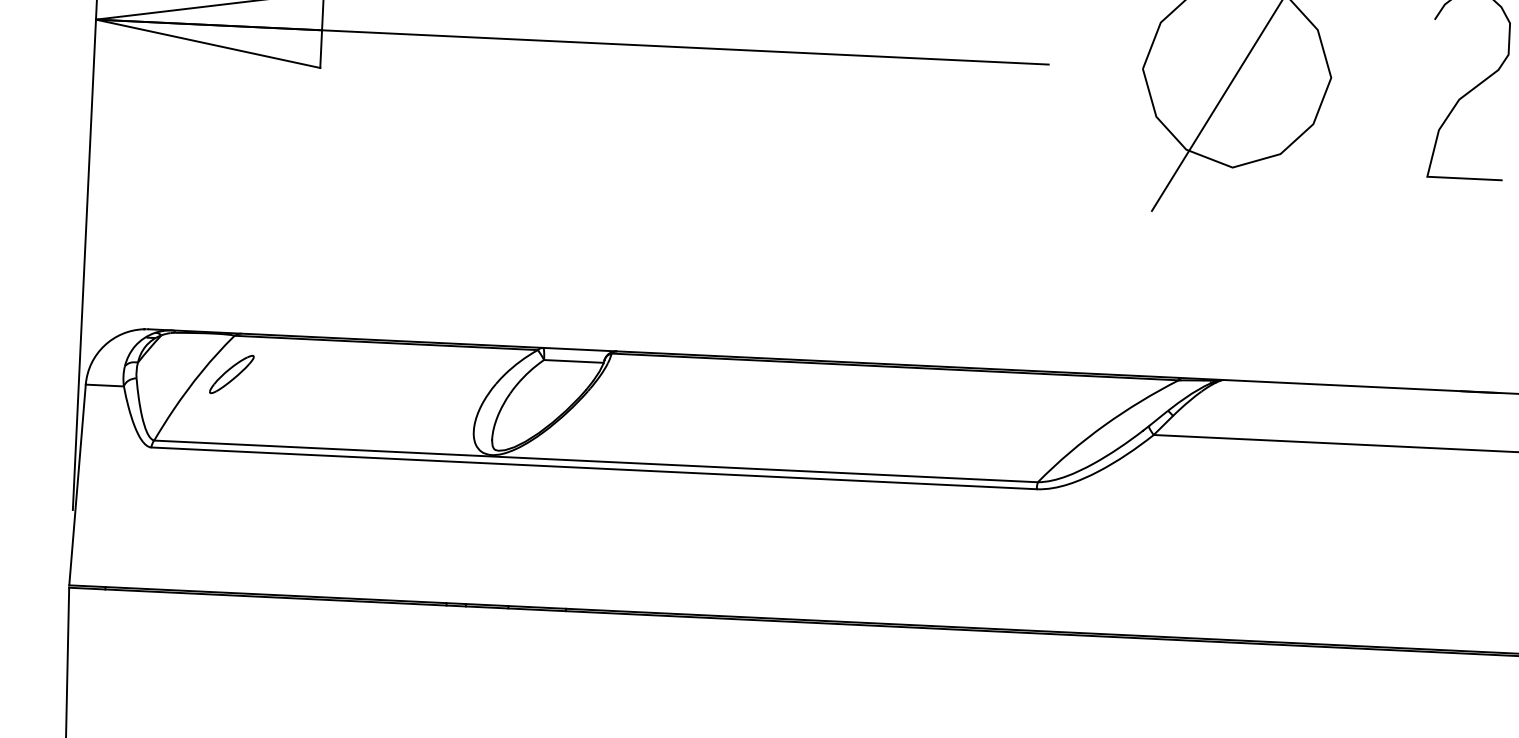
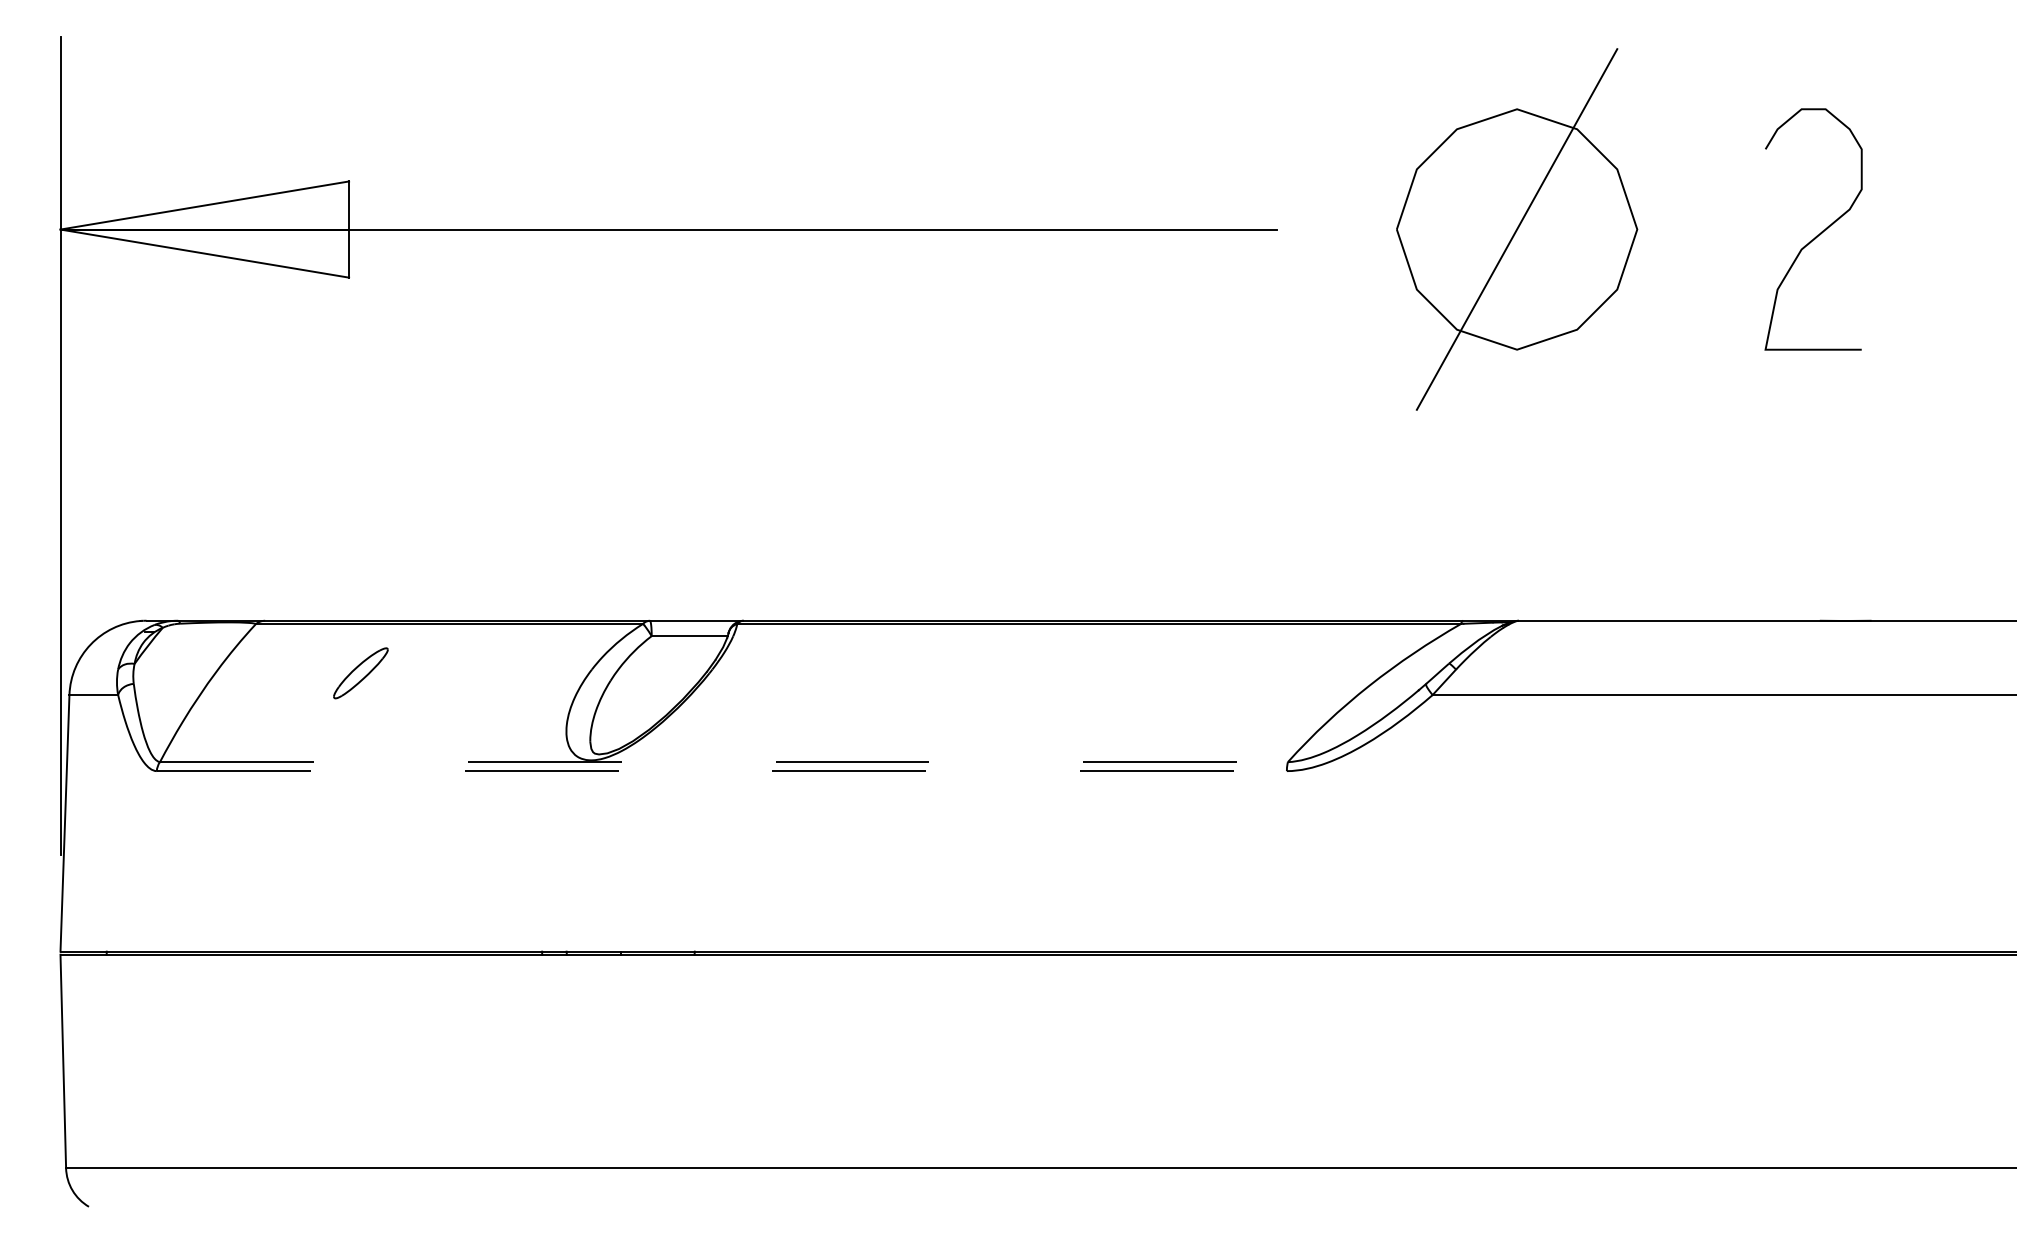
part: (231, 374) -> (360, 673), moved
line: (595, 461) -> (723, 762), solid -> dashed
line: (594, 468) -> (722, 771), solid -> dashed

